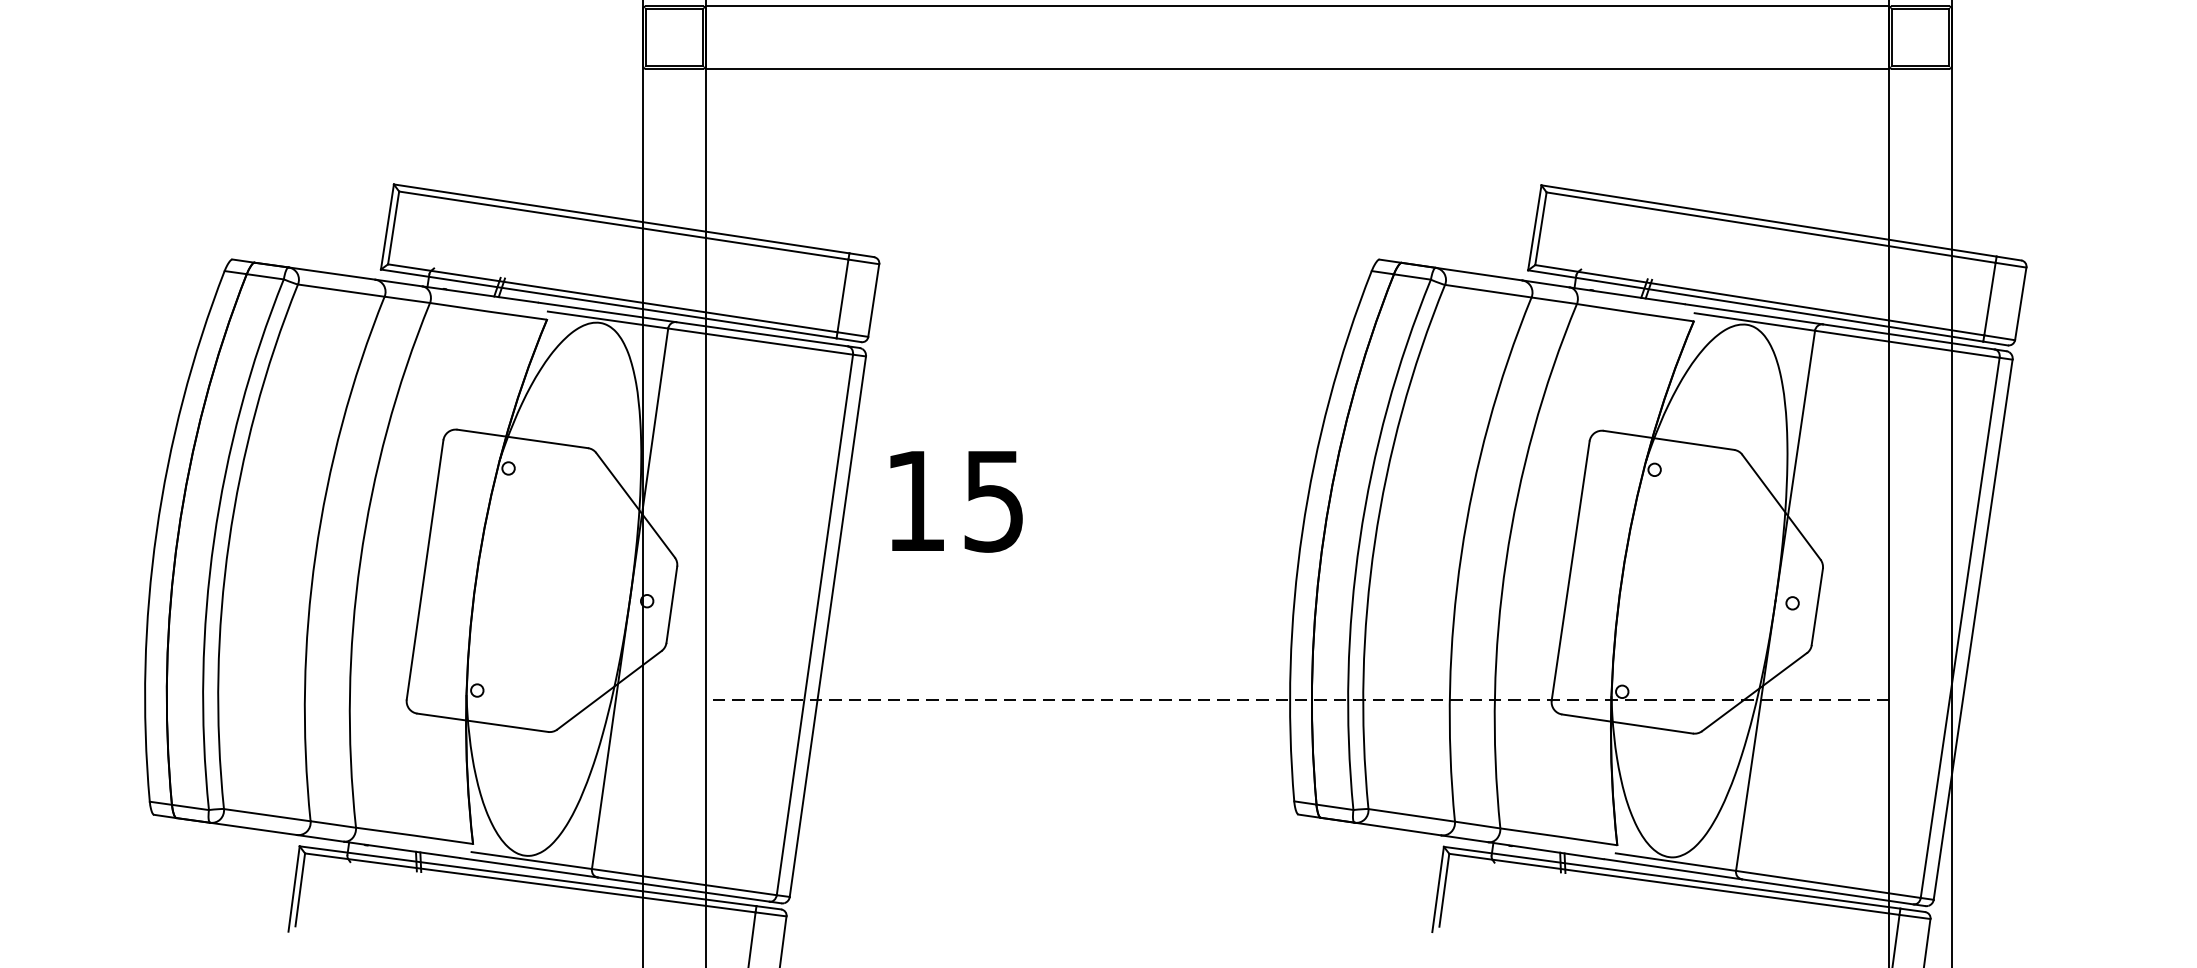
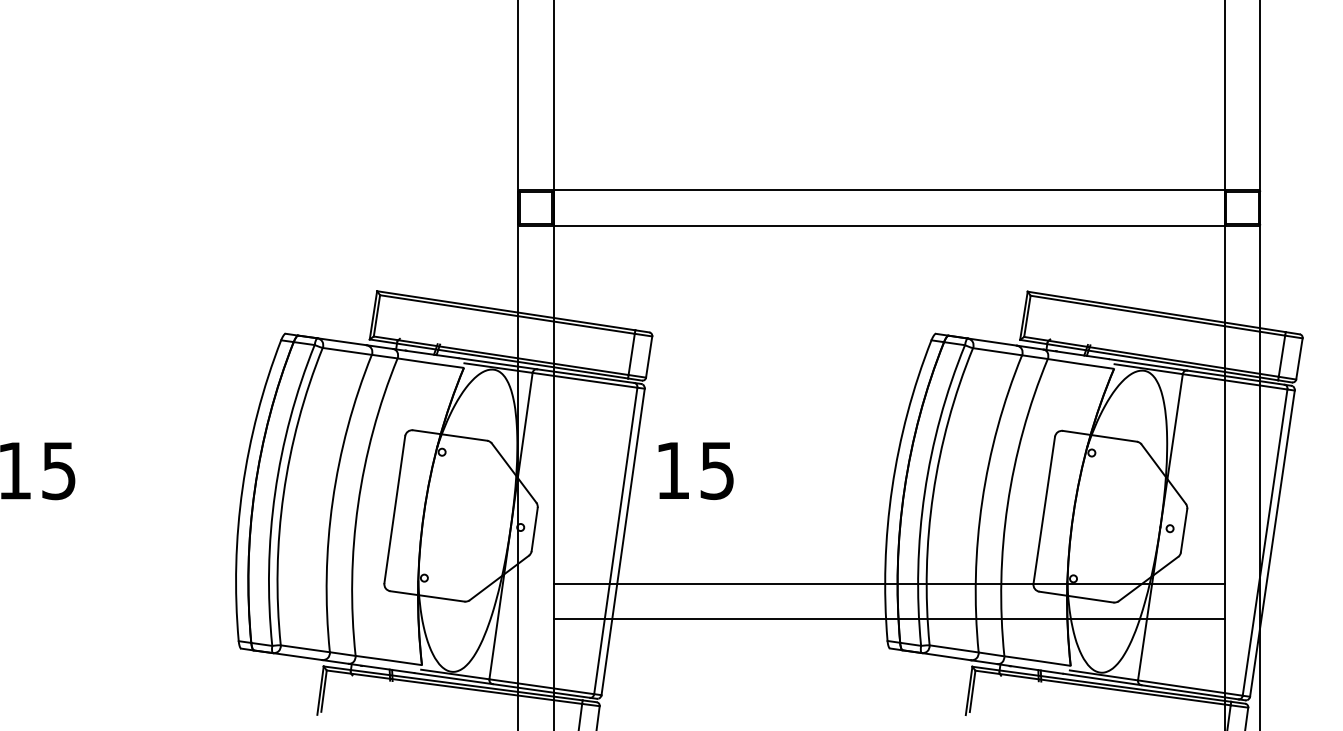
line: (1297, 699) -> (889, 583), dashed -> solid
line: (1295, 761) -> (888, 618), added

